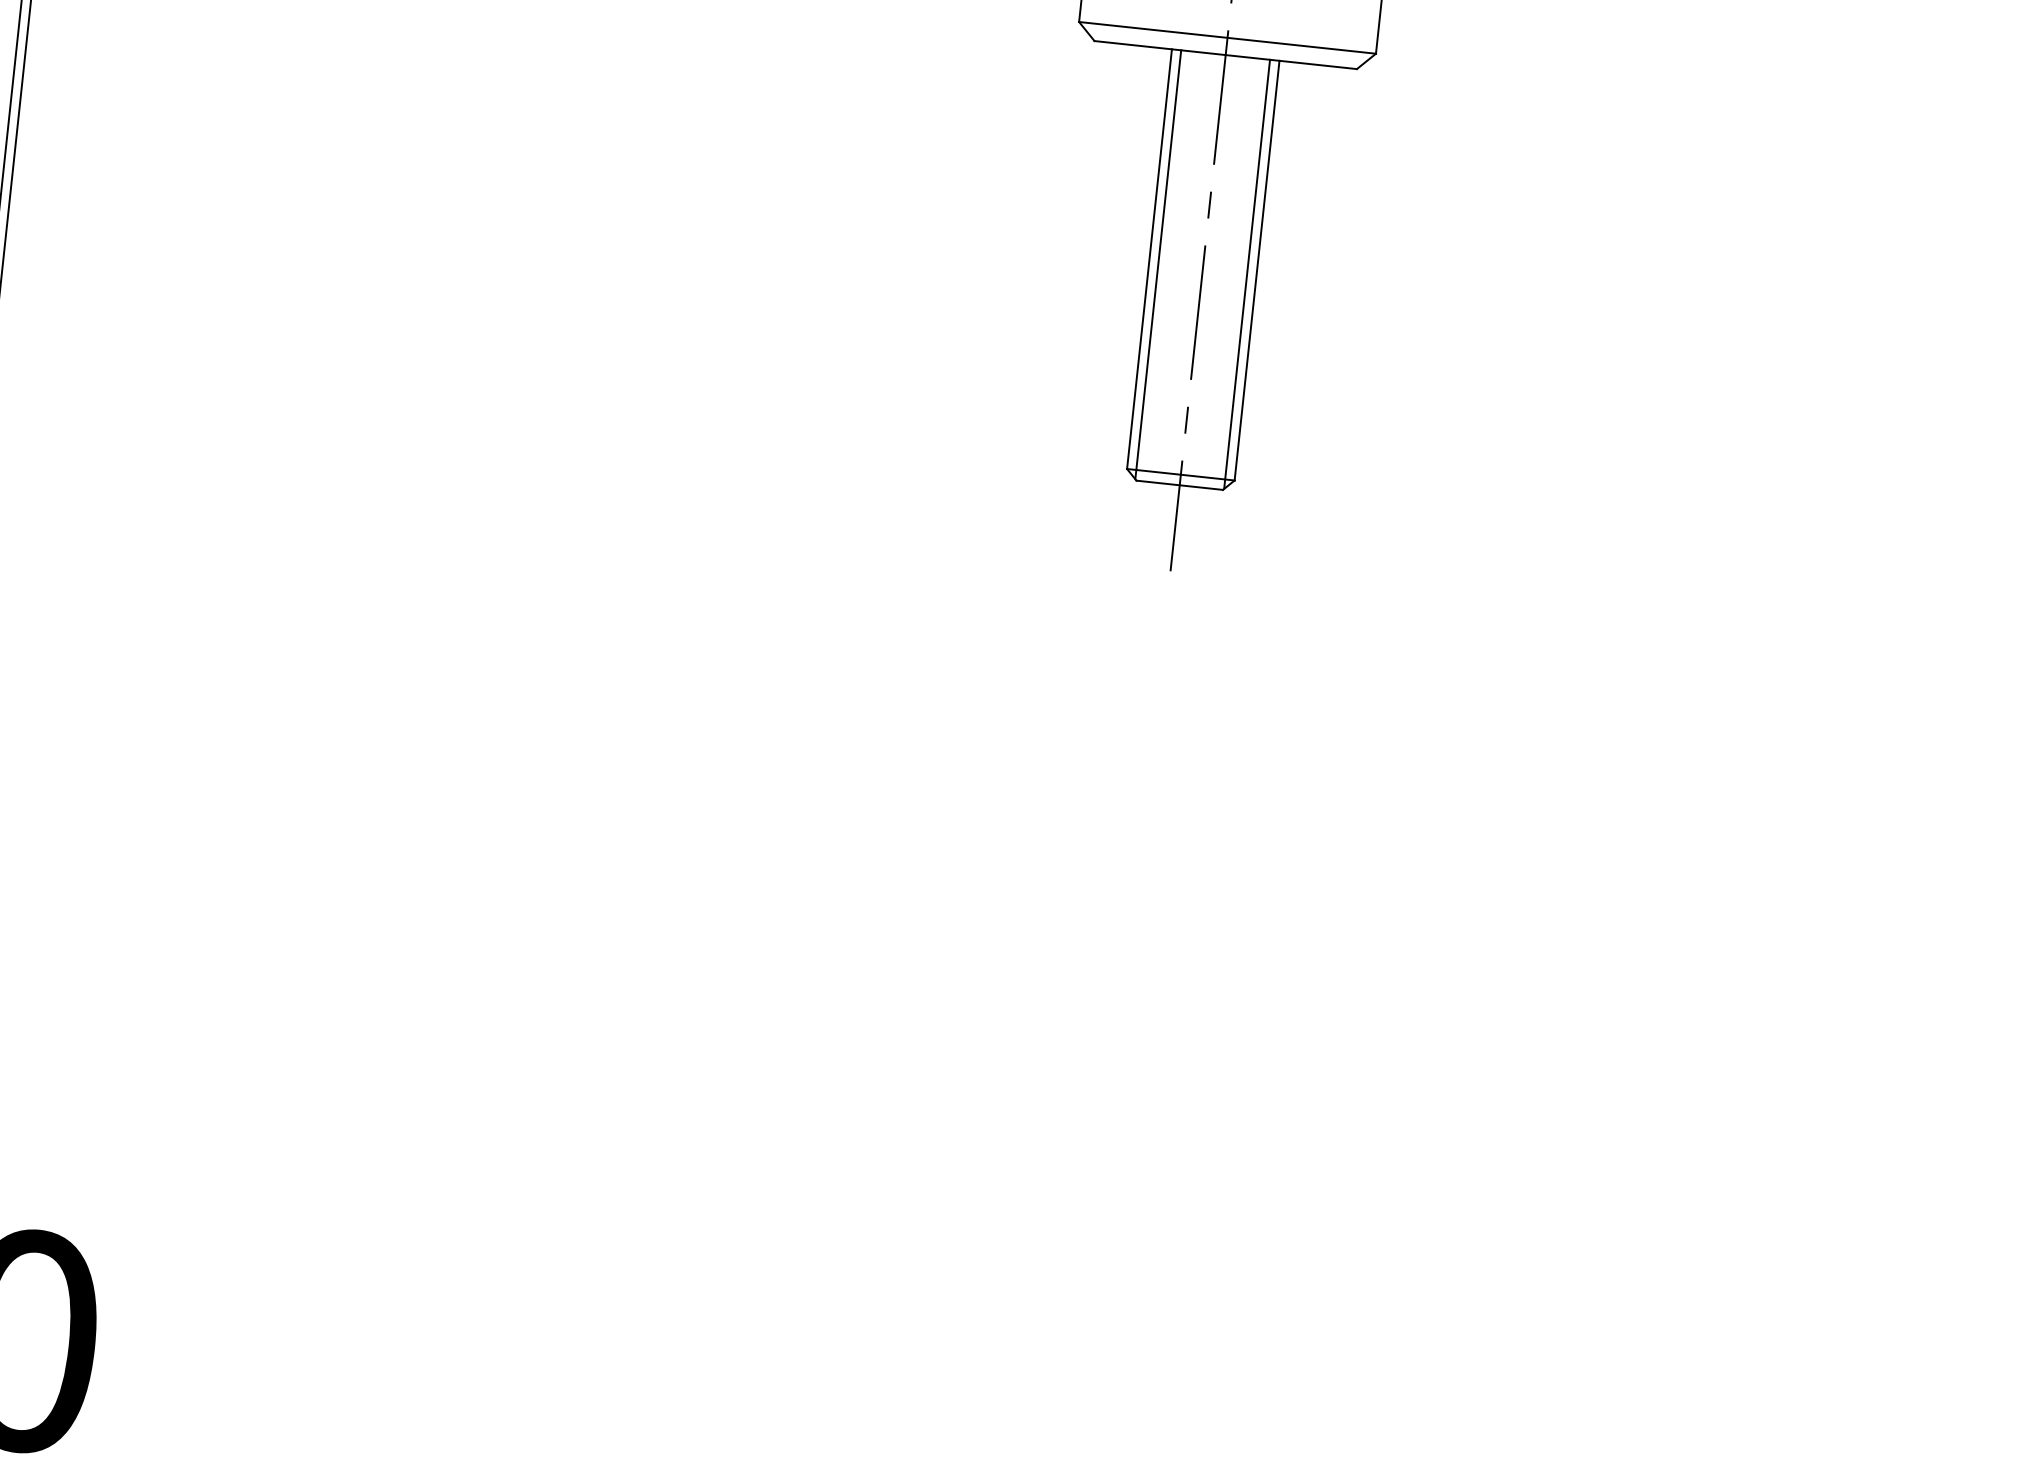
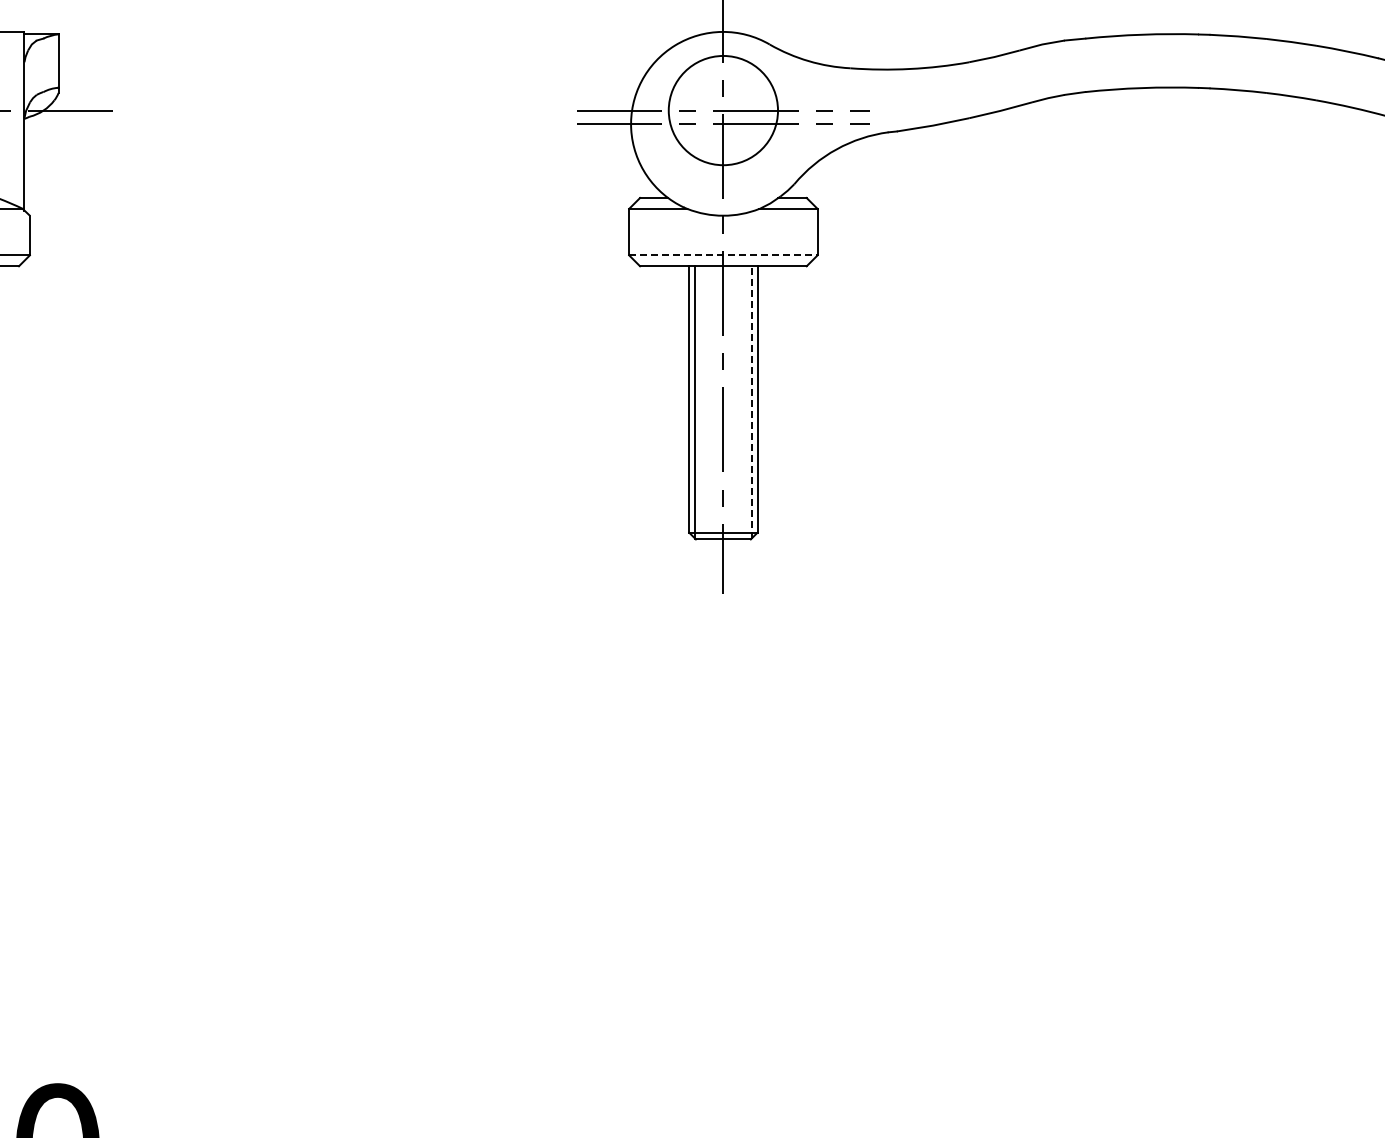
line: (1227, 38) -> (723, 255), solid -> dashed
line: (1247, 272) -> (751, 401), solid -> dashed

